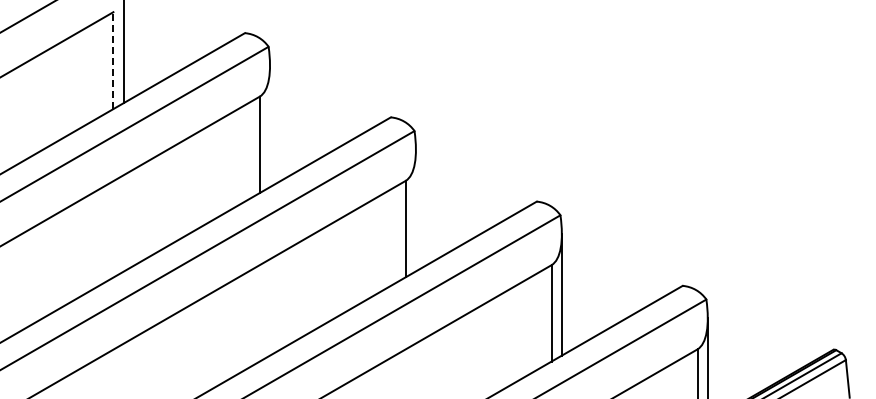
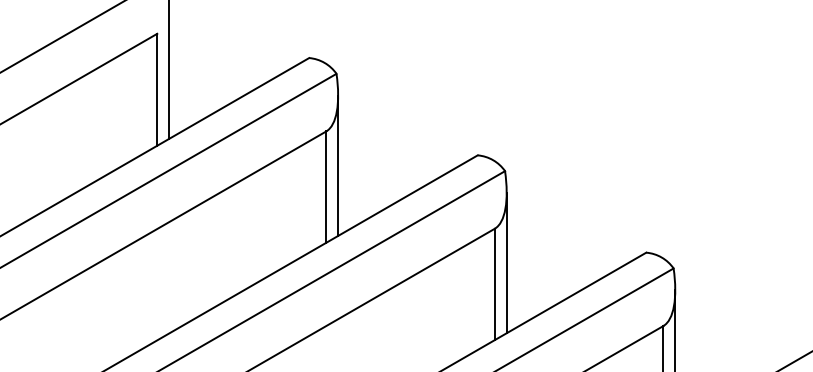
line: (113, 60) -> (157, 89), dashed -> solid
line: (270, 126) -> (338, 165), added
line: (415, 210) -> (506, 262), added

